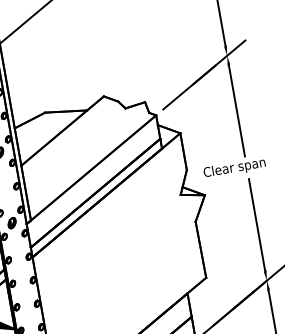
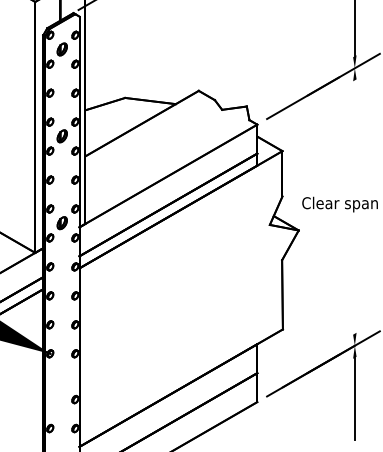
line: (236, 111) -> (354, 136), removed
line: (256, 224) -> (354, 276), removed

